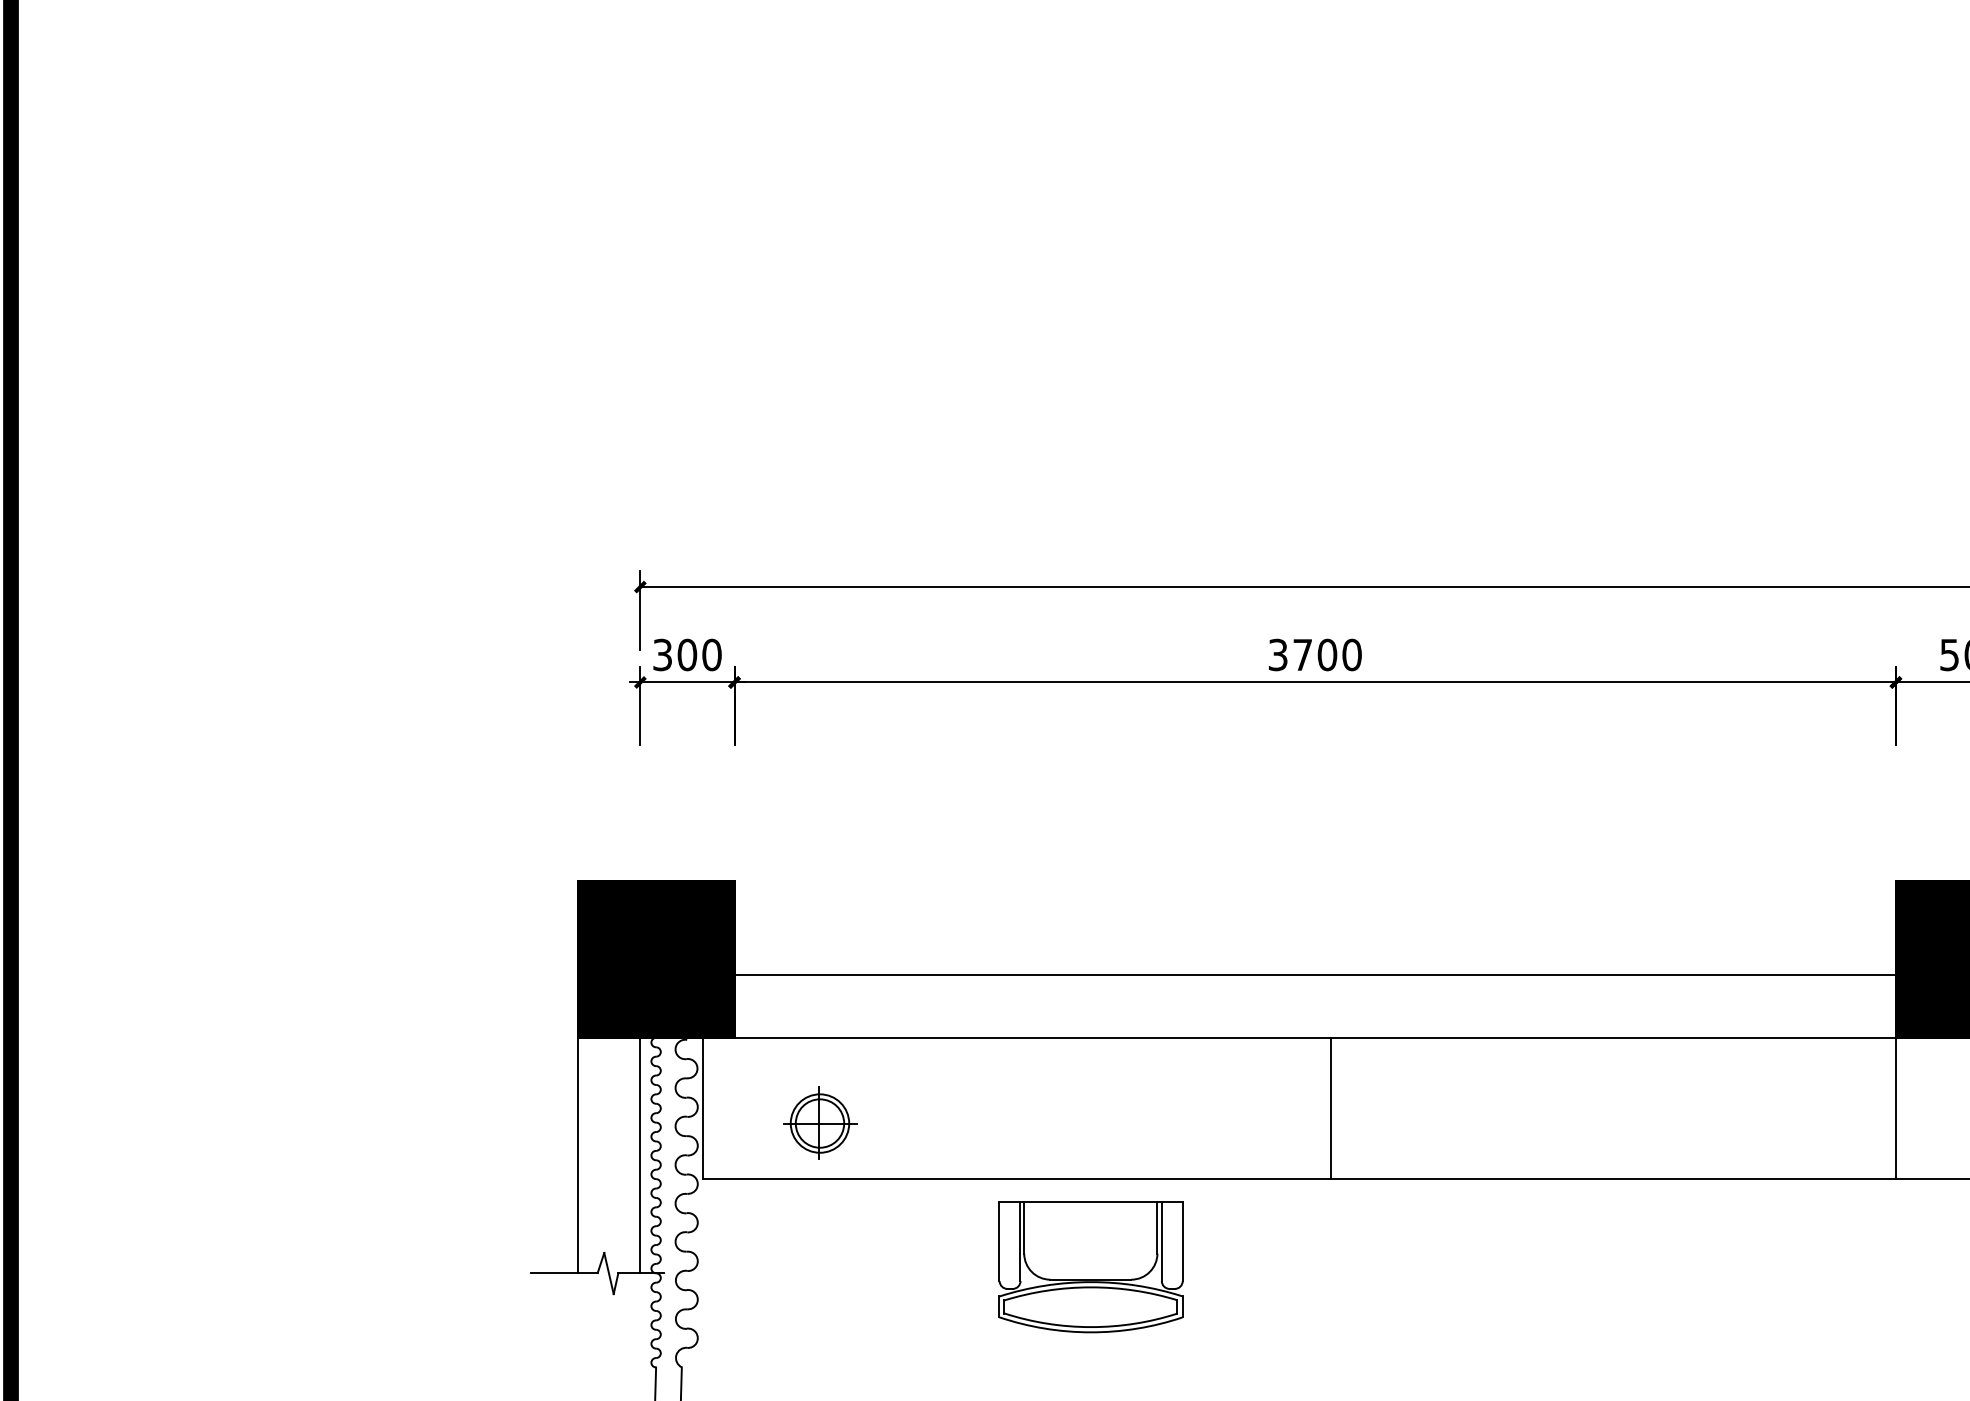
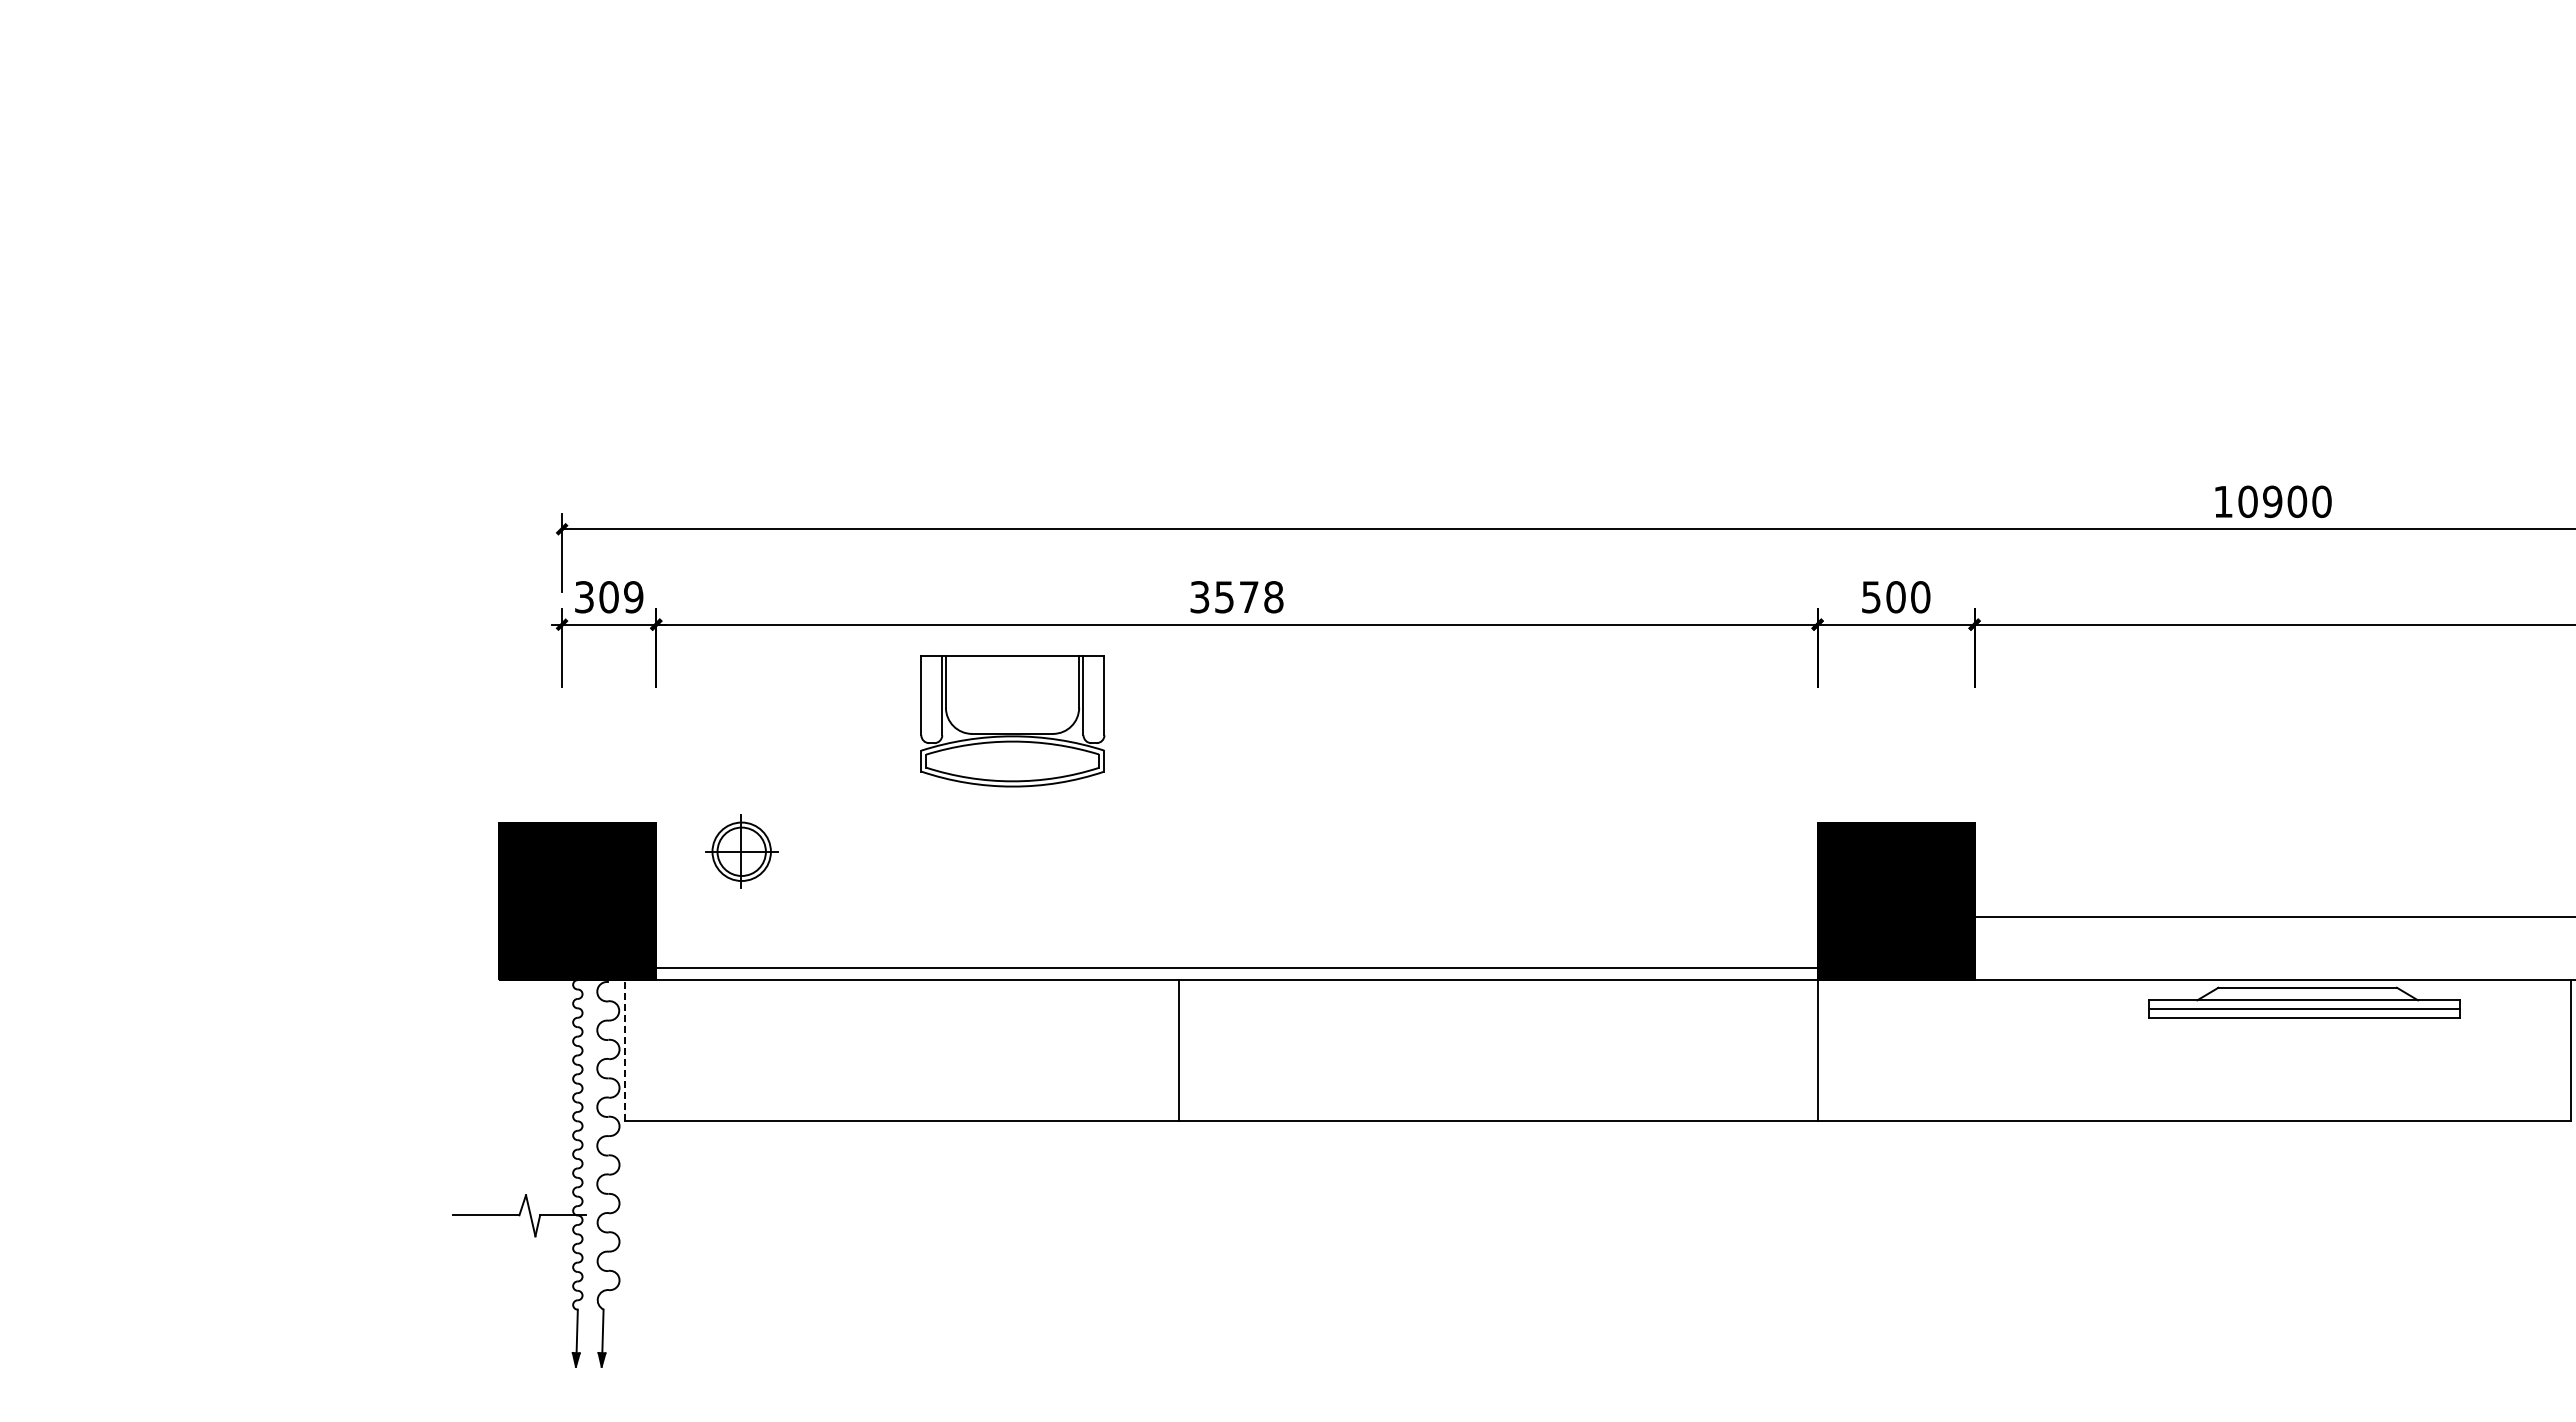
text: (711, 655) -> (633, 597), 300 -> 309
text: (1327, 655) -> (1249, 597), 3700 -> 3578
line: (1314, 975) -> (1236, 968), moved
line: (702, 1108) -> (624, 1050), solid -> dashed
line: (1330, 1108) -> (1178, 1050), moved
part: (819, 1123) -> (741, 851), moved
line: (577, 1155) -> (499, 1097), removed
line: (640, 1155) -> (562, 1097), removed
part: (1090, 1267) -> (1012, 721), moved

